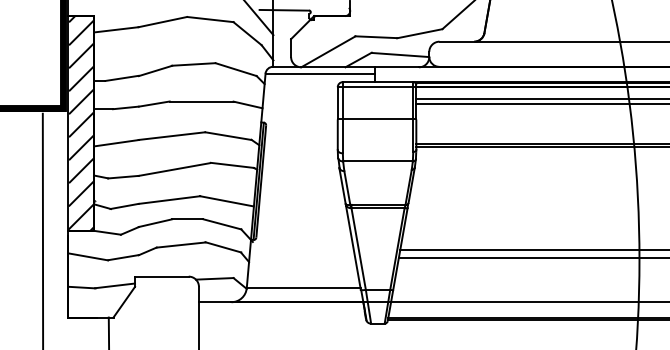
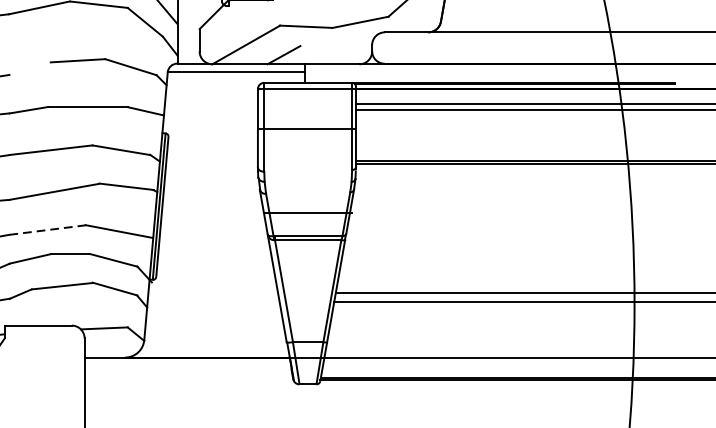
line: (400, 54) -> (336, 48), removed
line: (155, 70) -> (30, 68), removed
line: (377, 161) -> (307, 213), moved
line: (169, 200) -> (47, 230), solid -> dashed
line: (303, 288) -> (215, 340), removed

